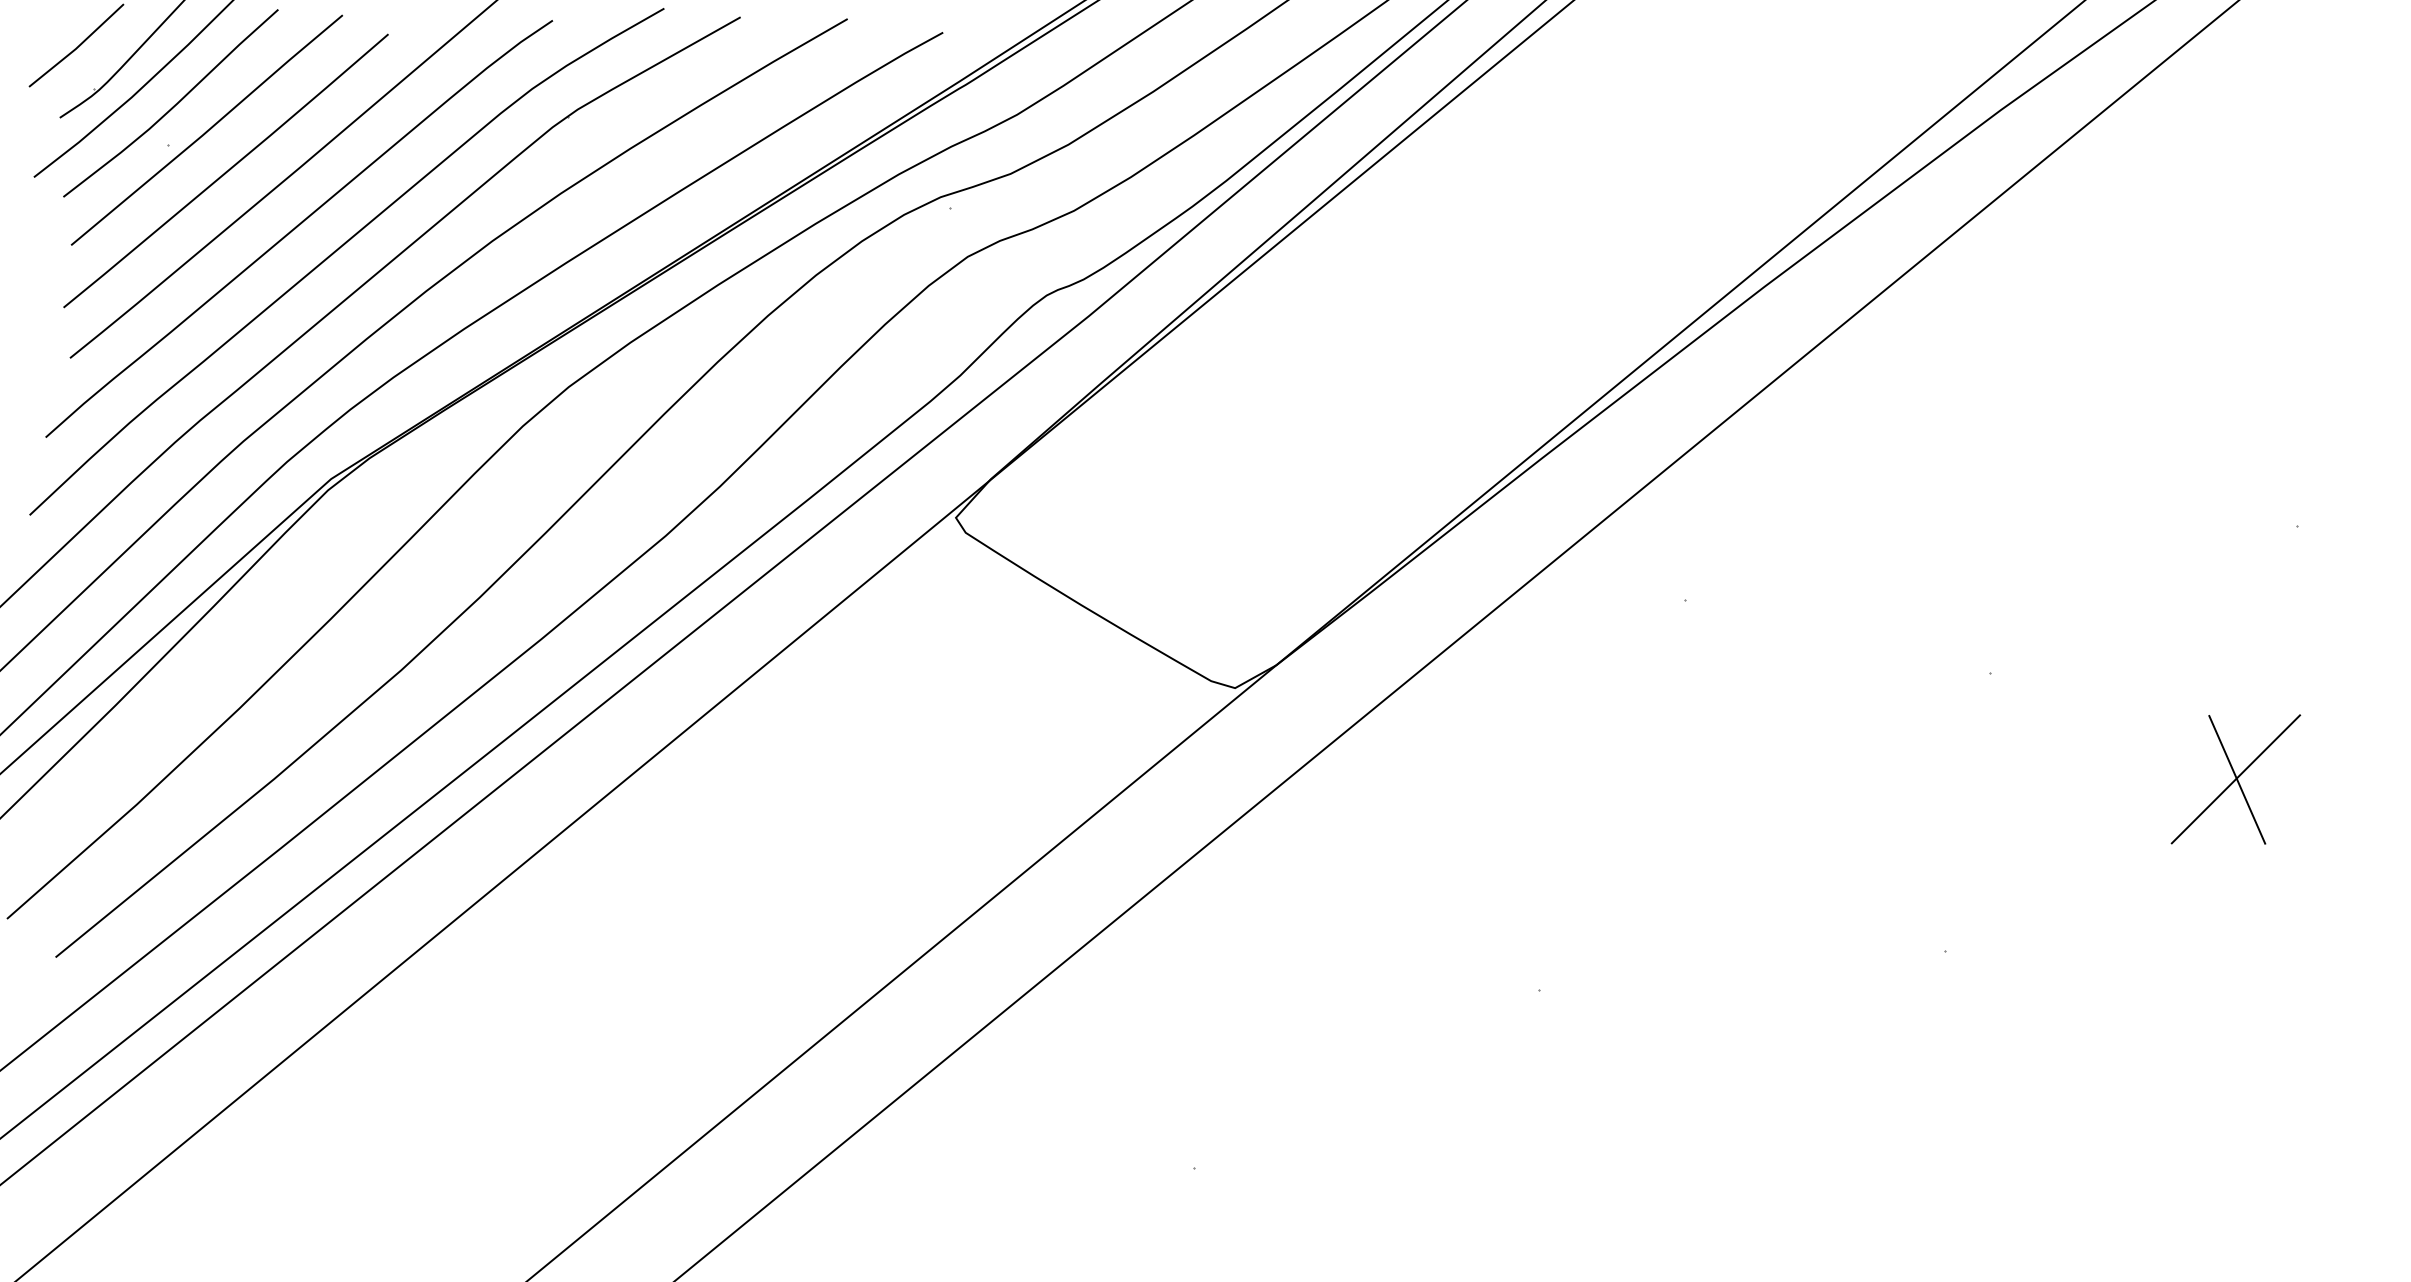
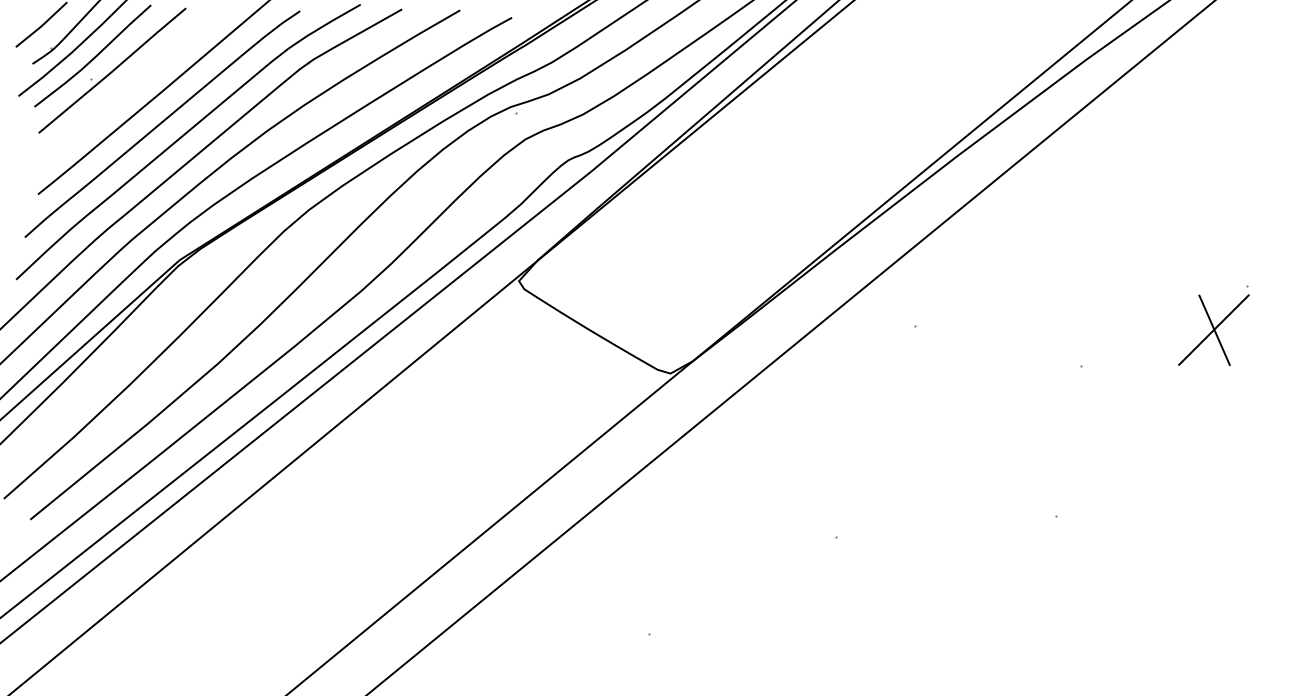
line: (225, 170) -> (122, 92), removed
part: (2235, 778) -> (1213, 329), moved

